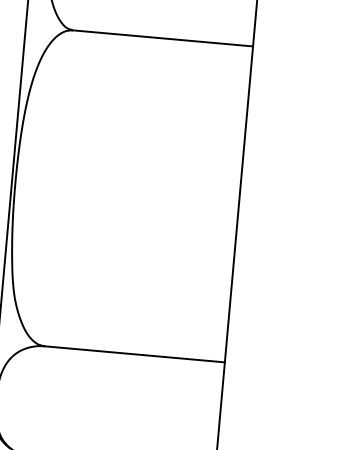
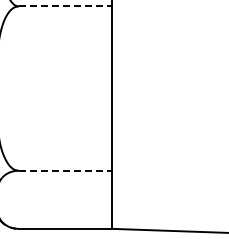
line: (163, 38) -> (65, 6), solid -> dashed
line: (134, 353) -> (65, 170), solid -> dashed

